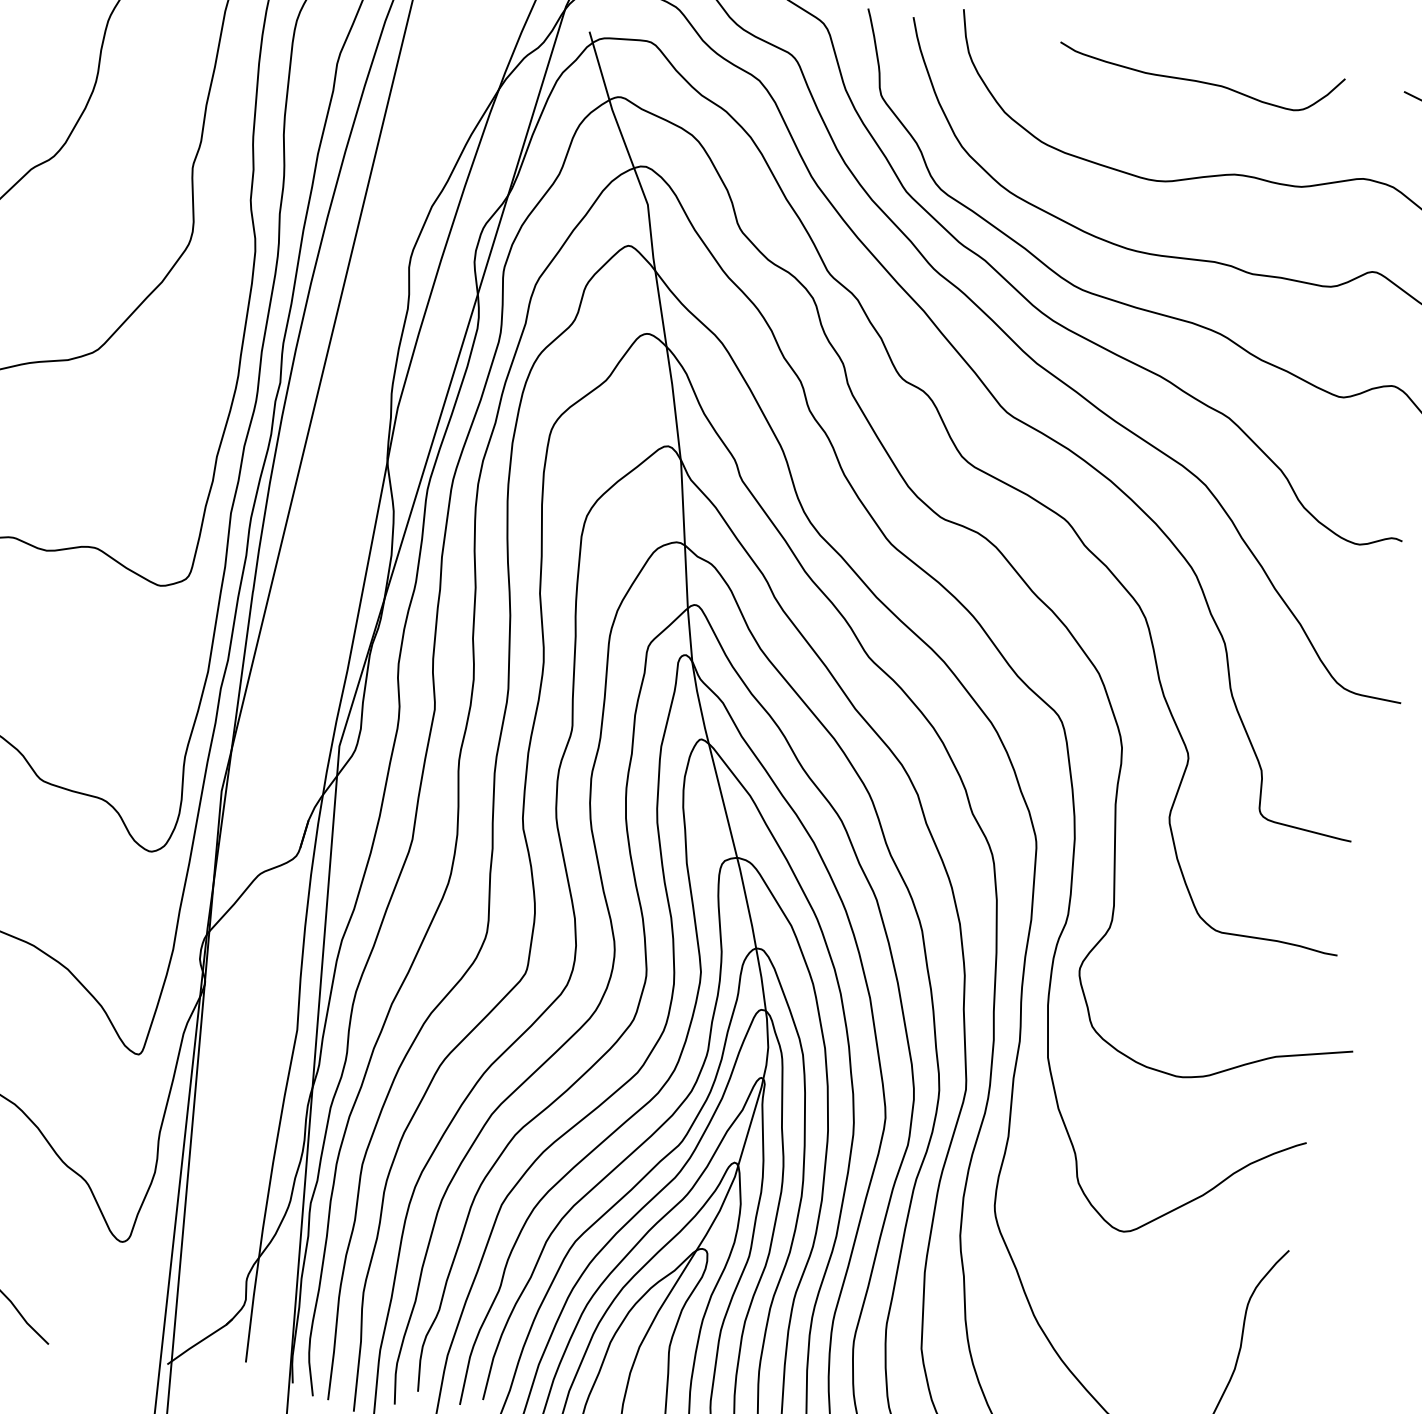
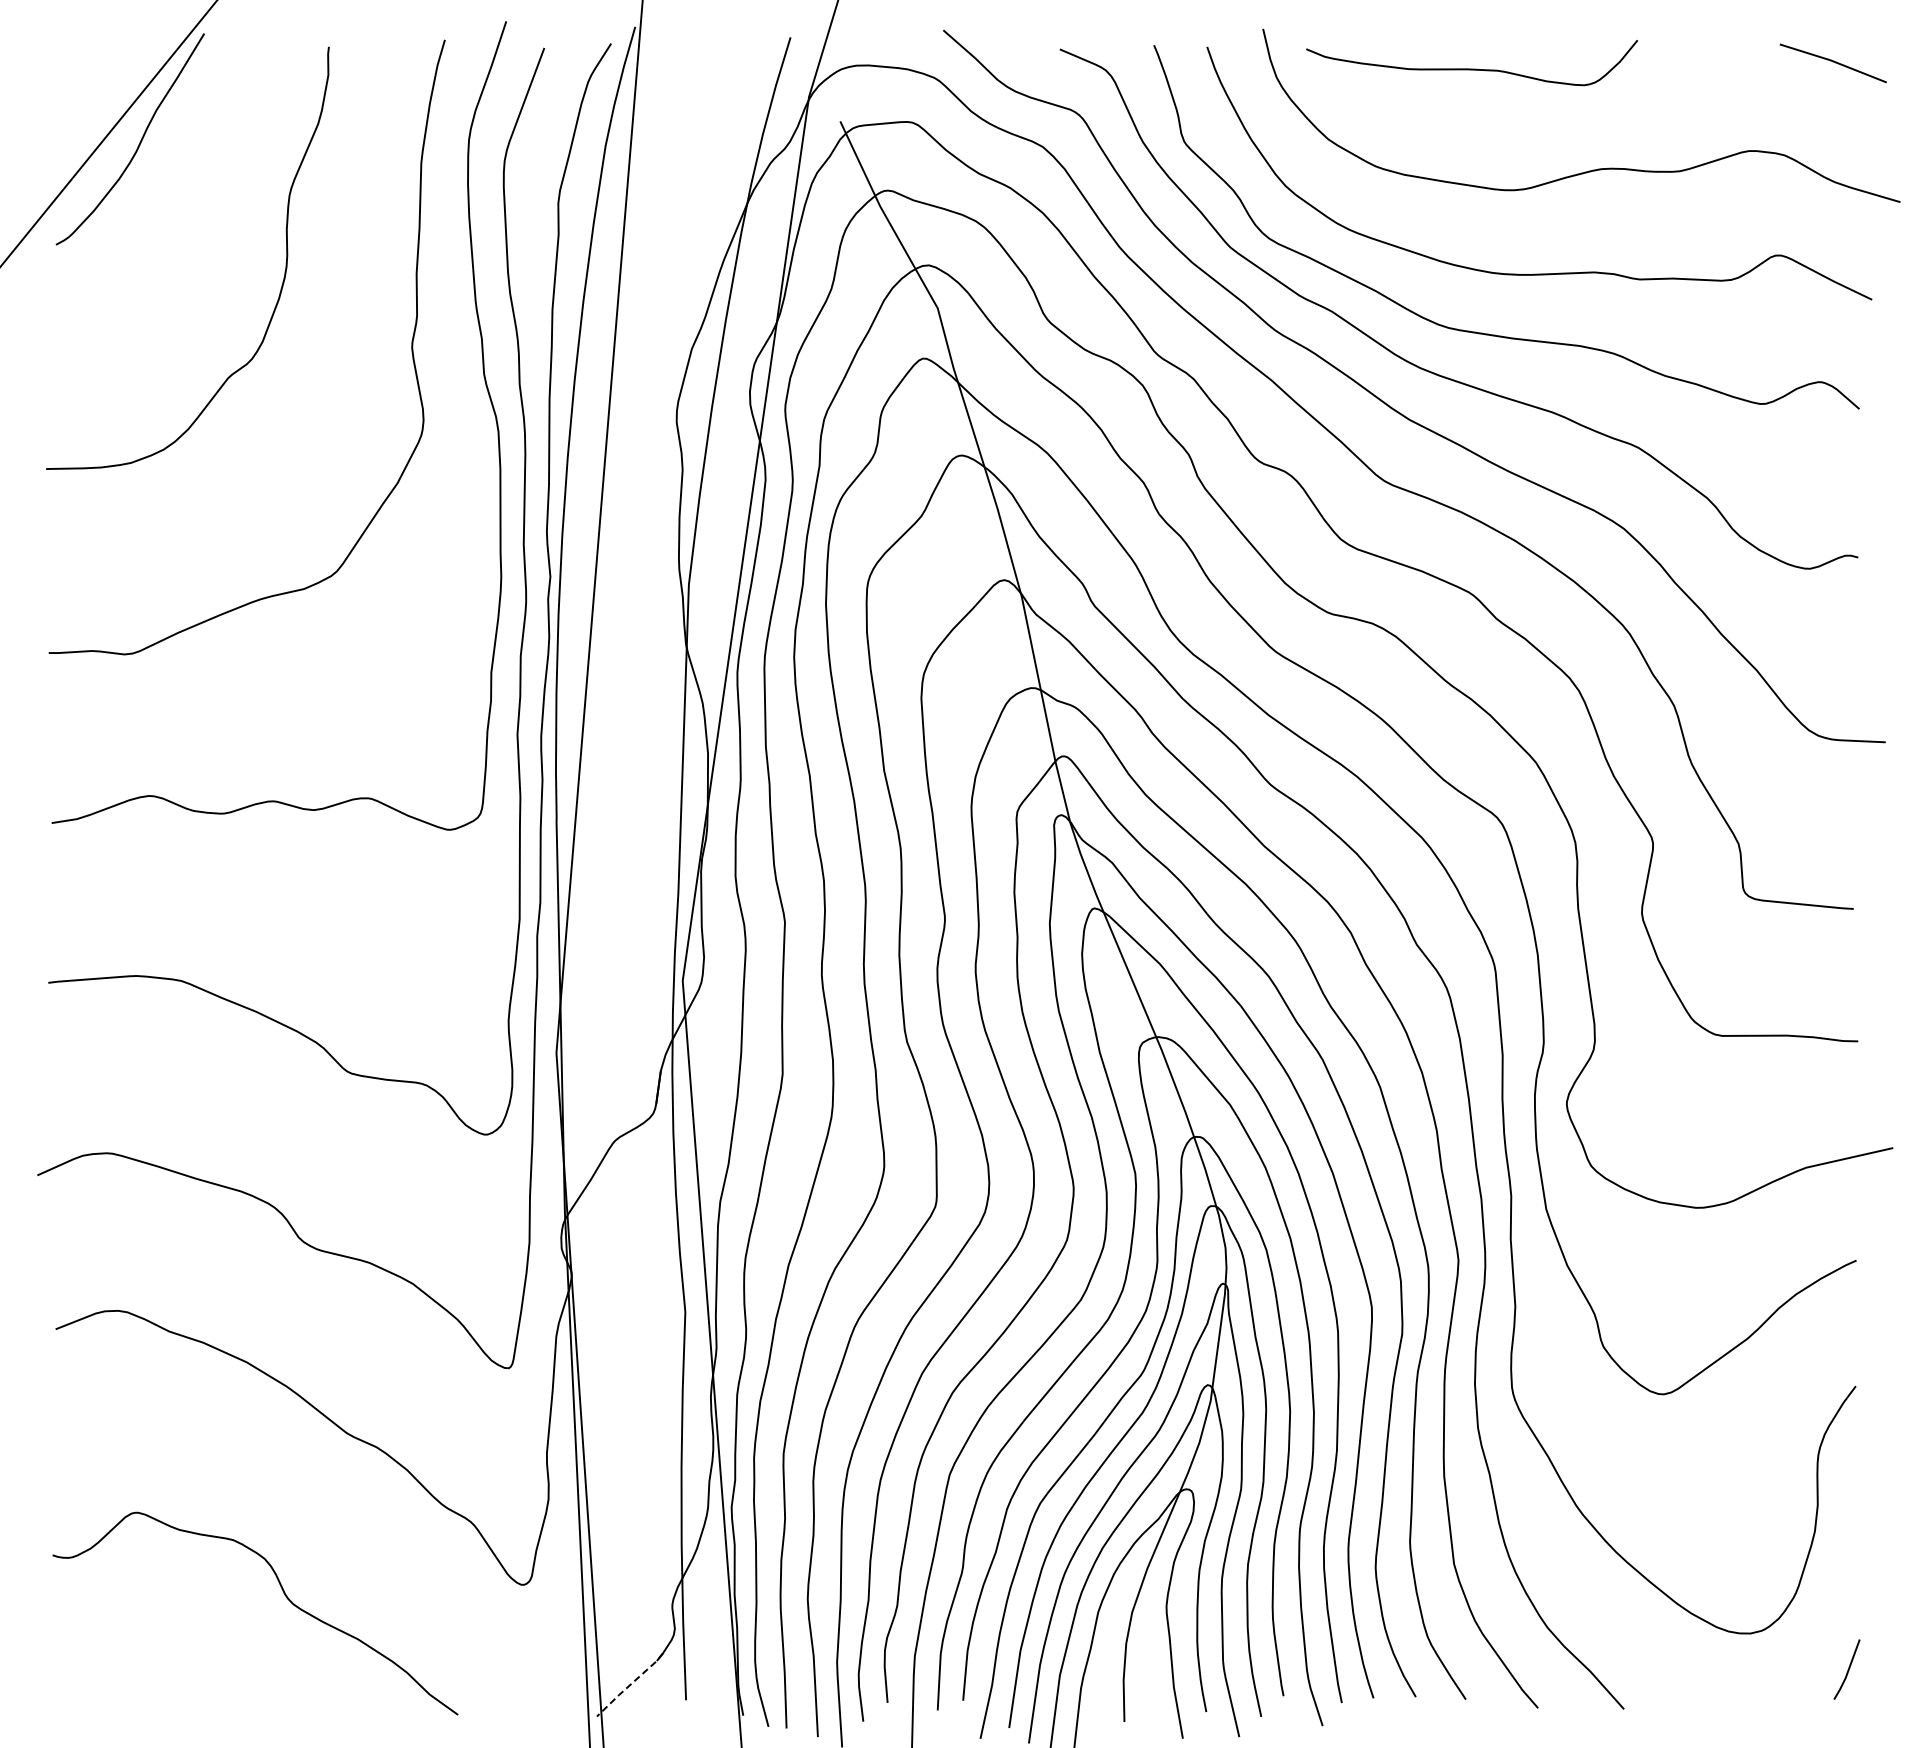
curve: (1199, 80) -> (1471, 68), moved
line: (199, 1342) -> (629, 1685), solid -> dashed

